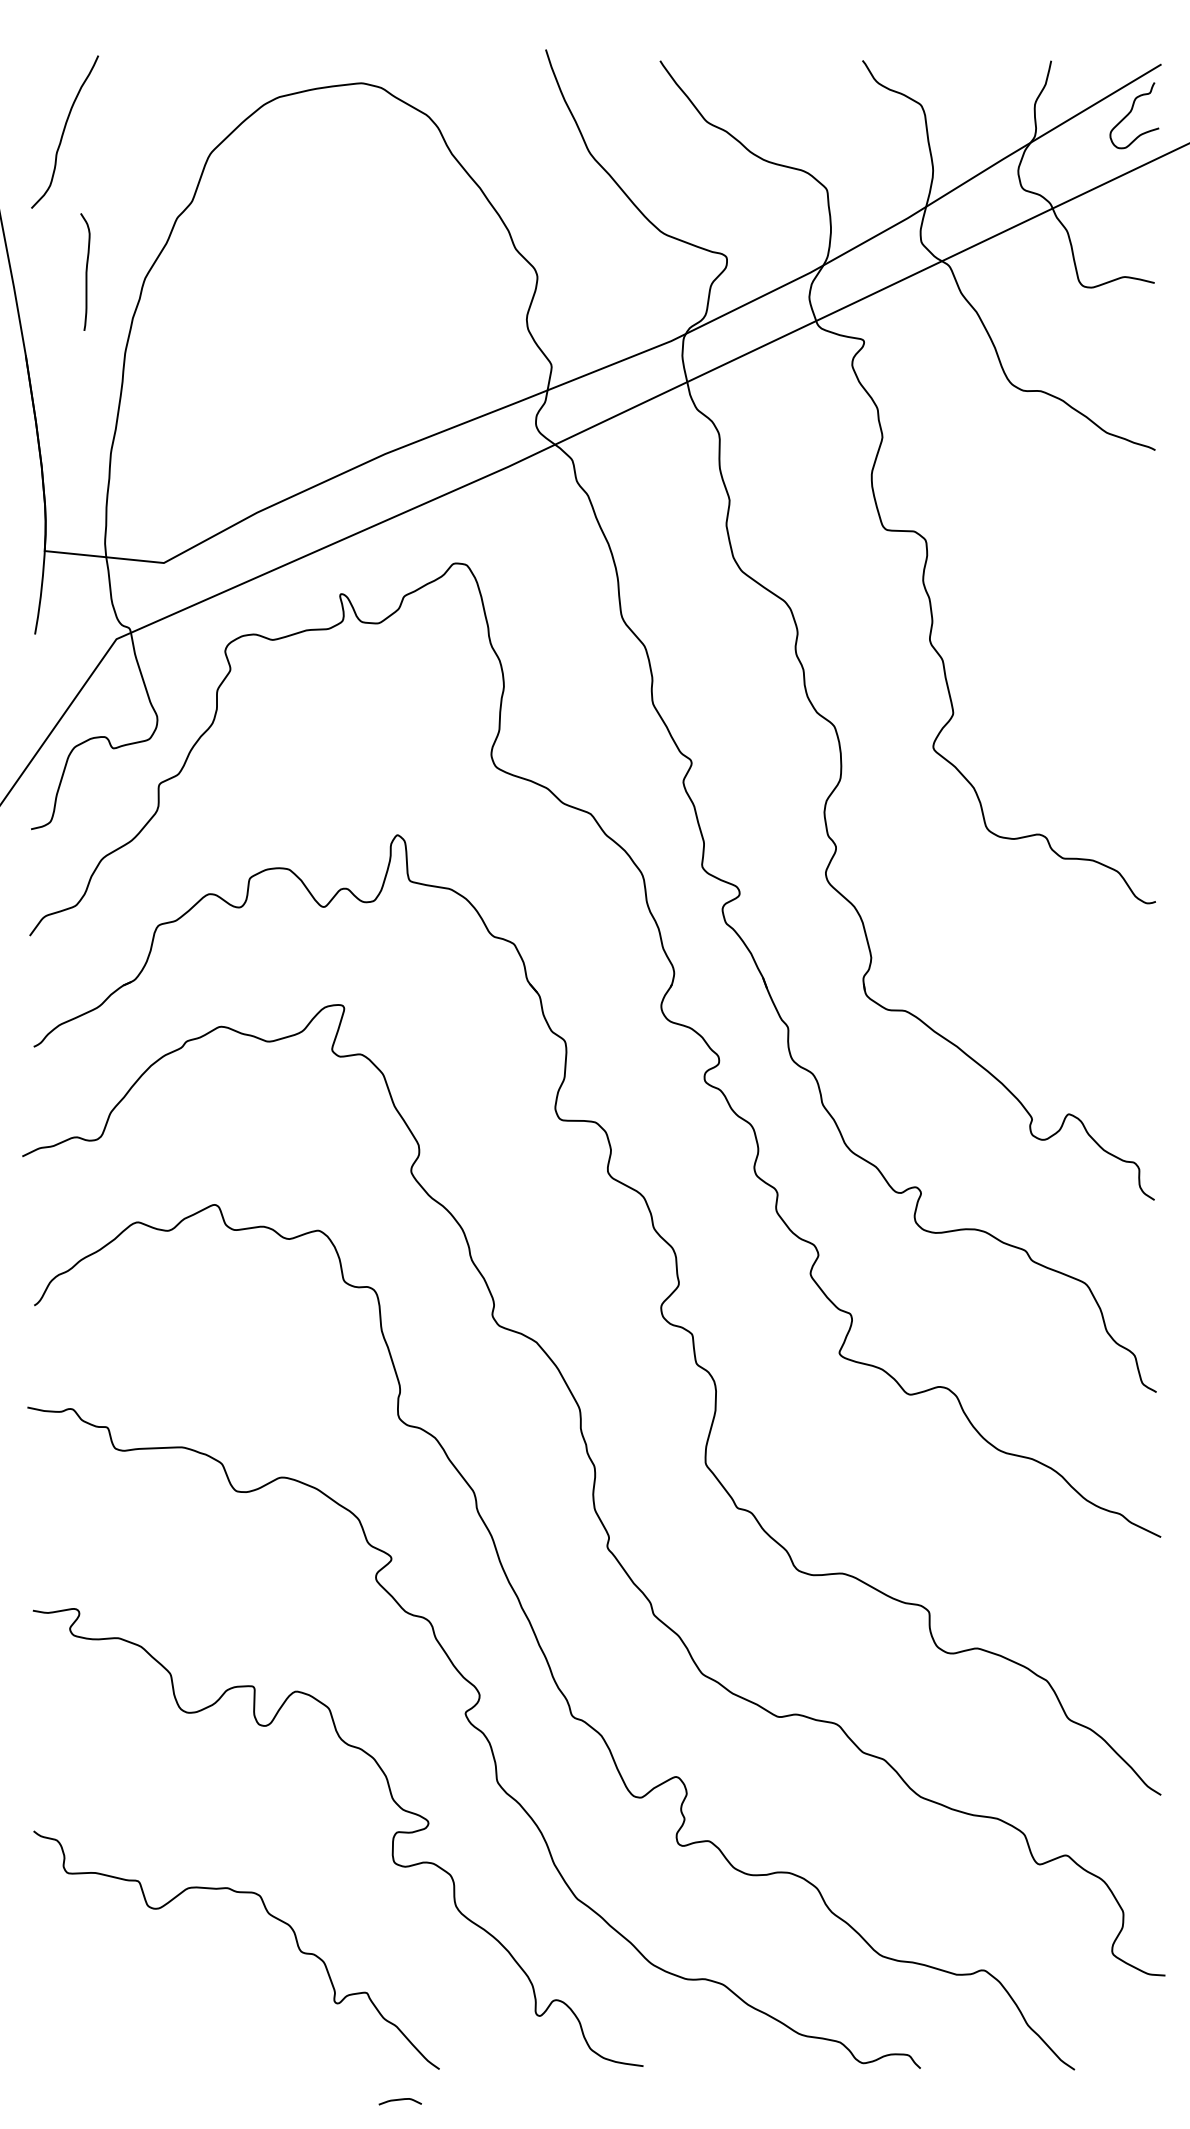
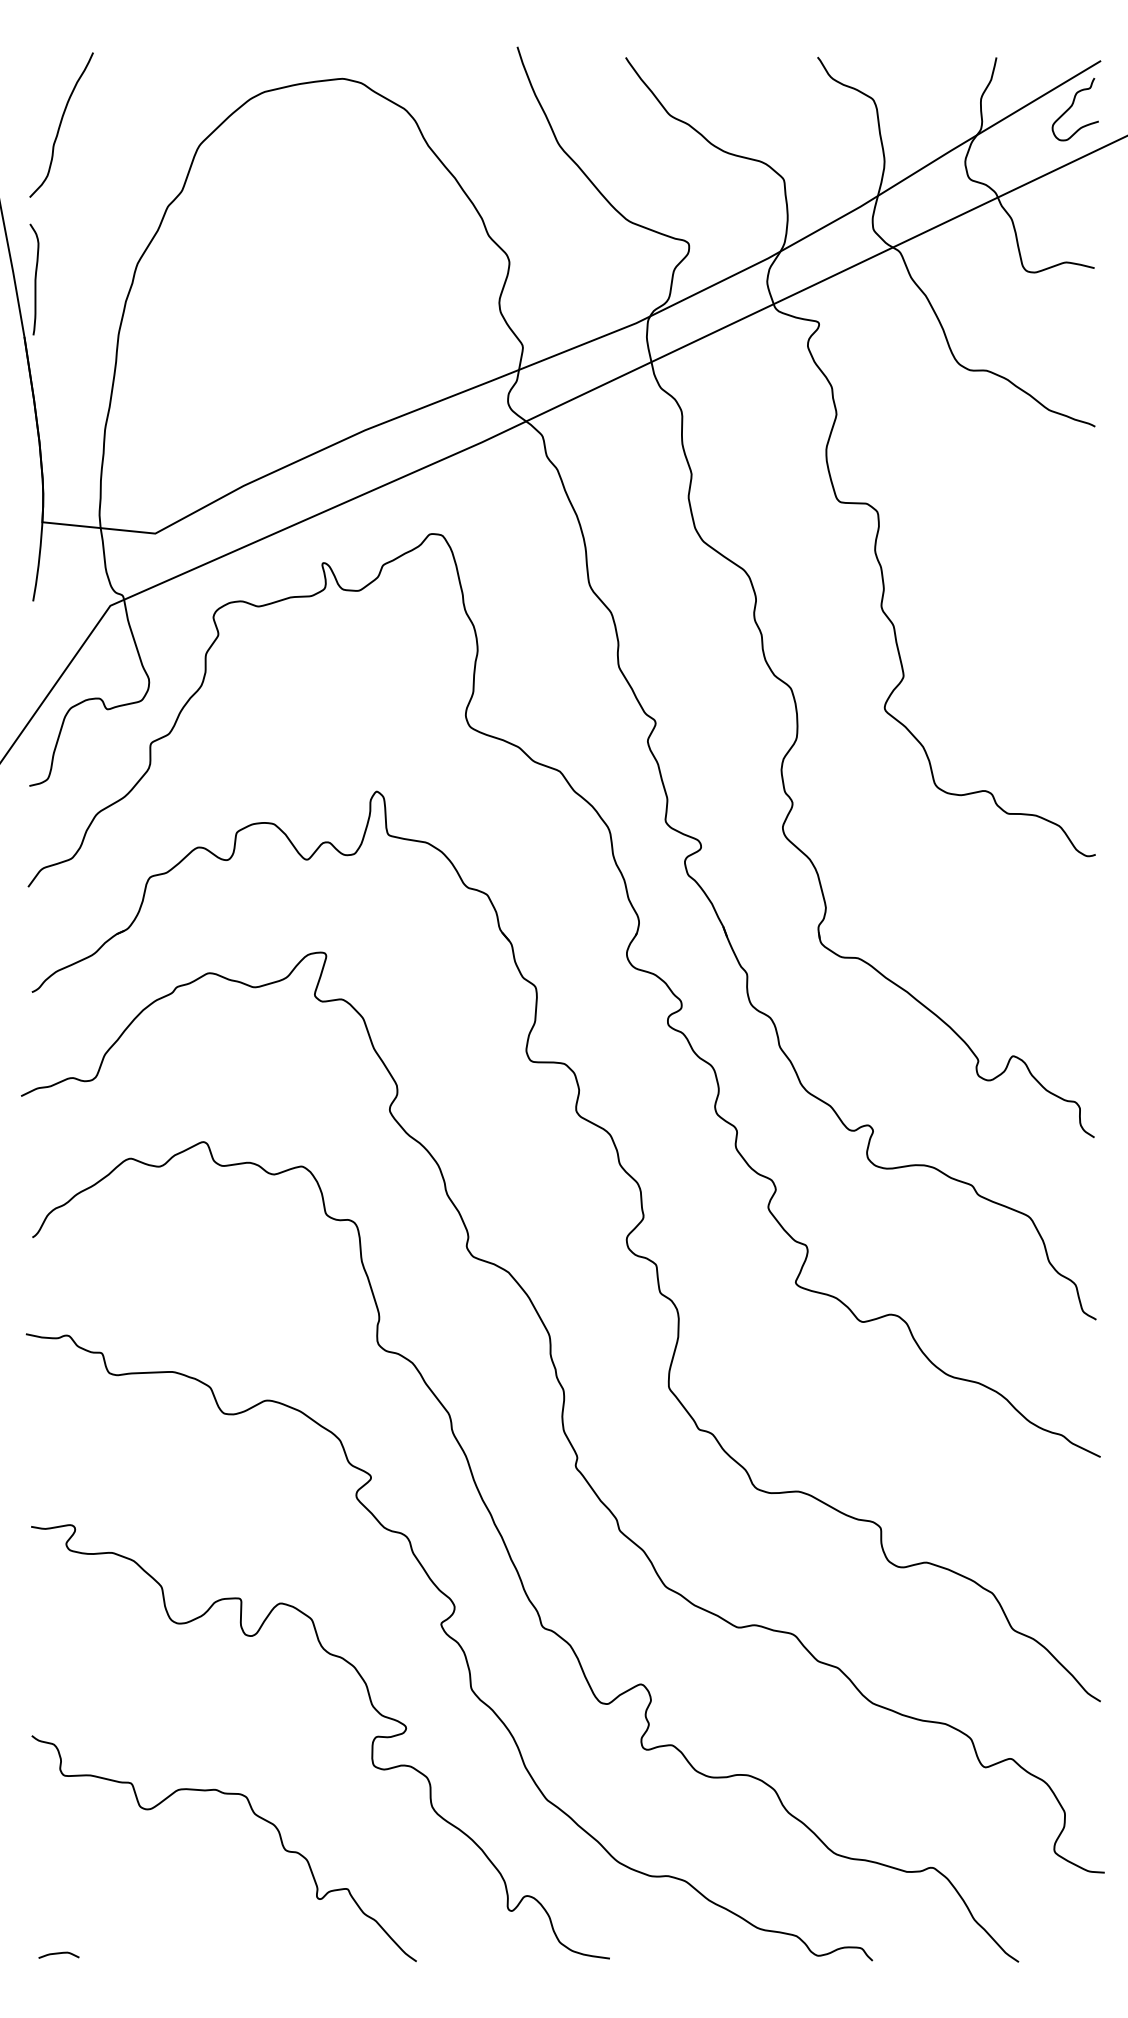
curve: (85, 271) -> (34, 279), moved
curve: (399, 2100) -> (58, 1954), moved

